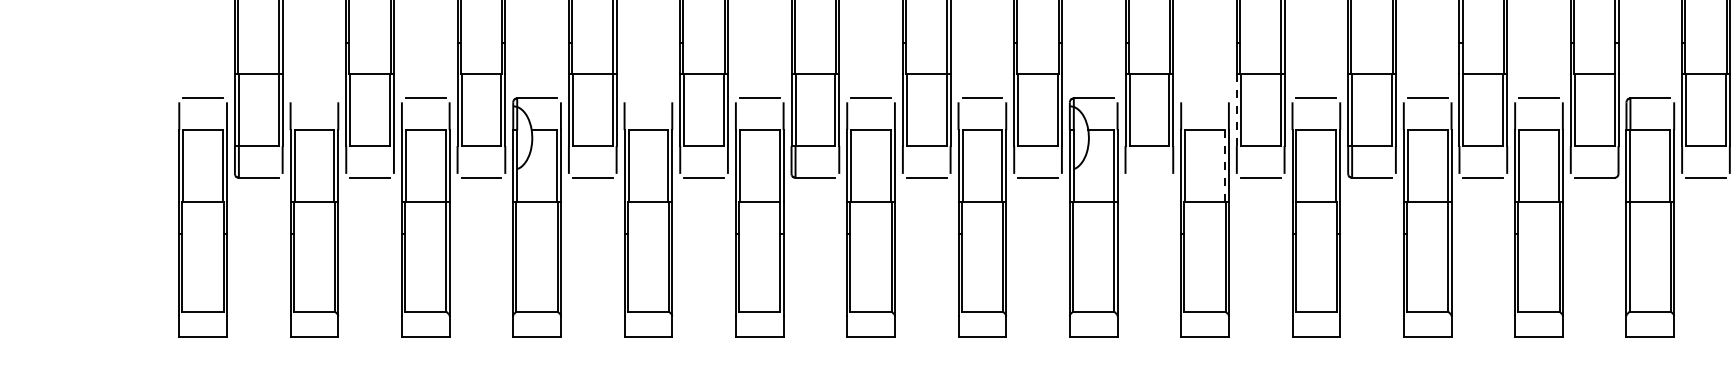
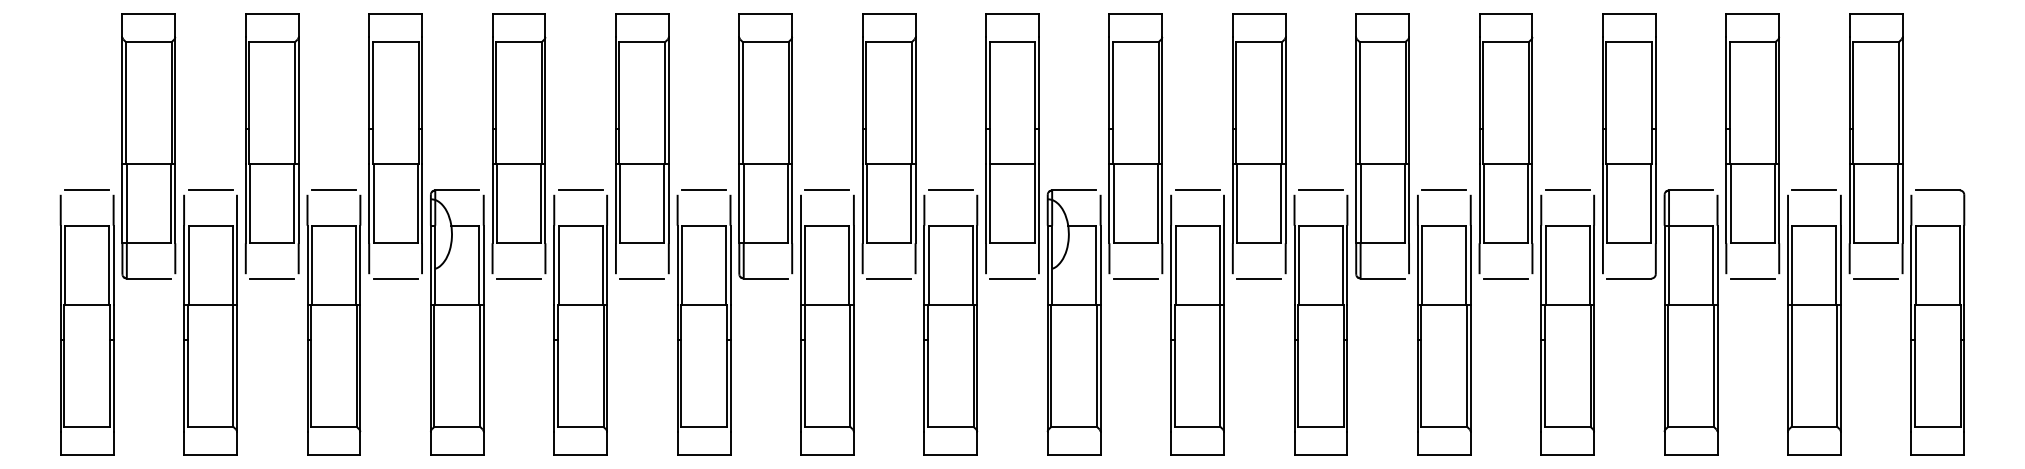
line: (314, 98) -> (210, 190), added
line: (648, 98) -> (580, 190), added
line: (1204, 98) -> (1197, 190), added
line: (1236, 110) -> (1232, 203), dashed -> solid
line: (1224, 166) -> (1219, 265), dashed -> solid
line: (1149, 177) -> (1135, 278), added

